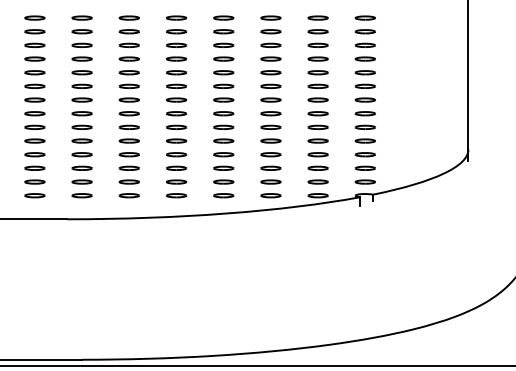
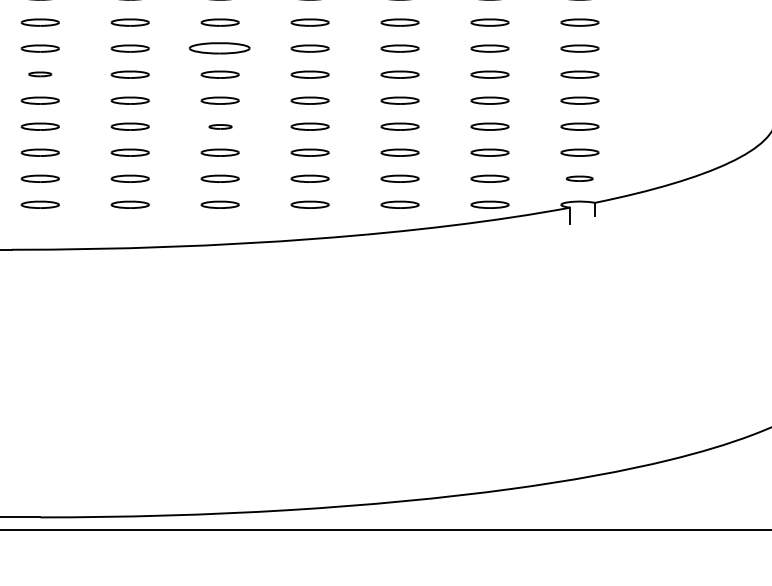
part: (176, 113) -> (220, 48), size x1.6
part: (81, 126) -> (39, 72), size x0.6
part: (176, 154) -> (220, 126), size x0.6
part: (364, 181) -> (578, 177), size x0.7

